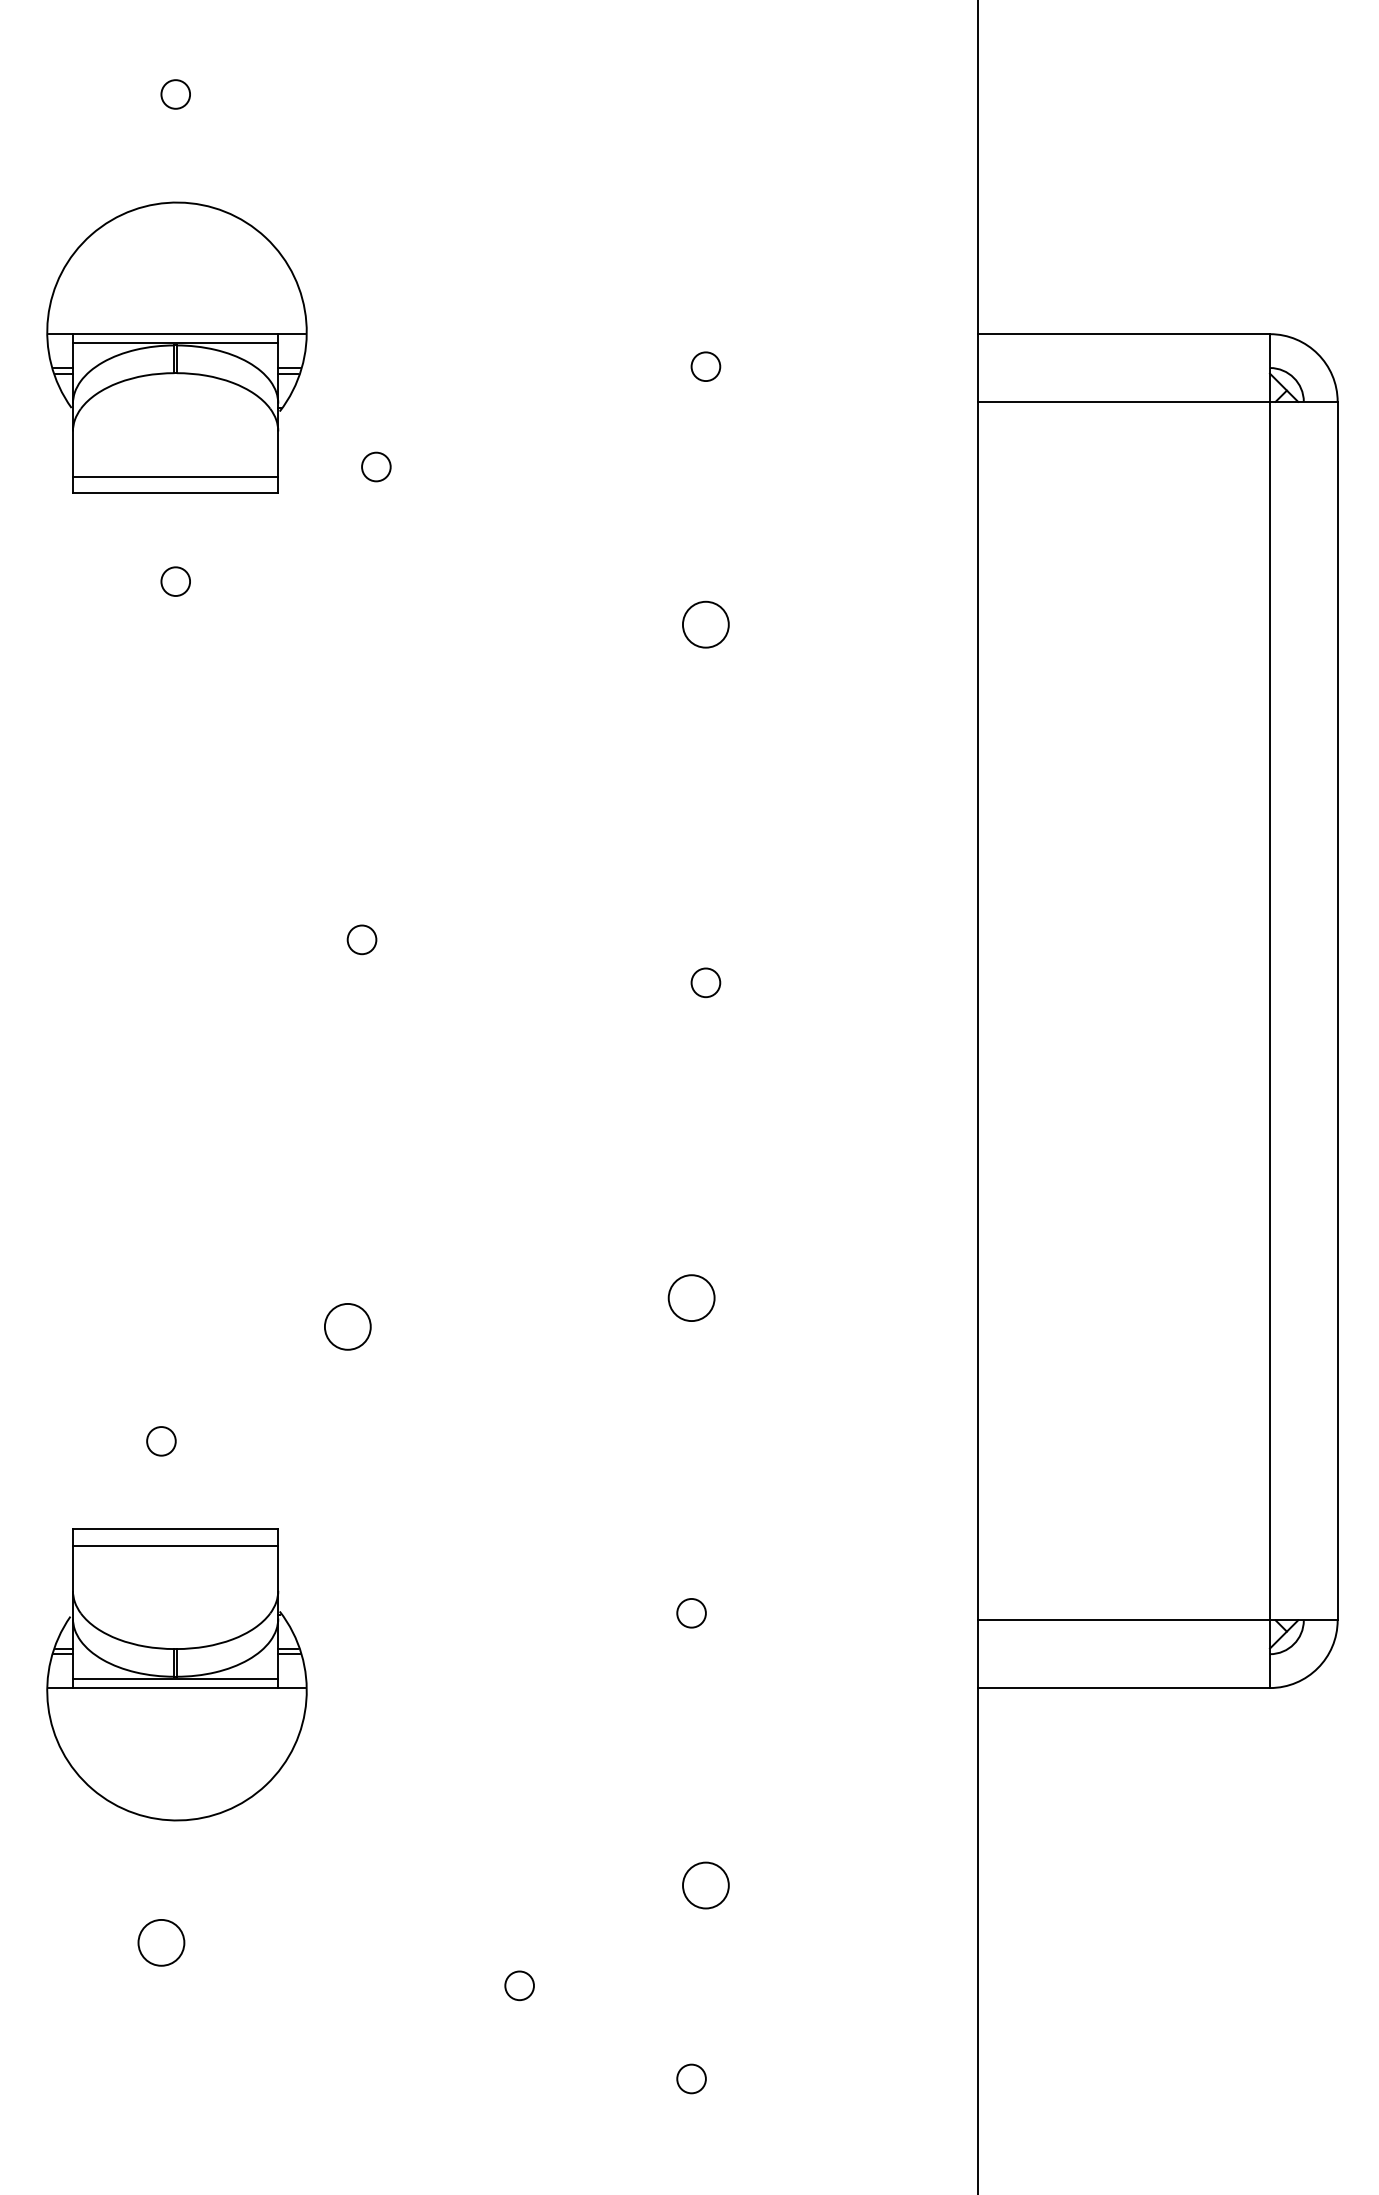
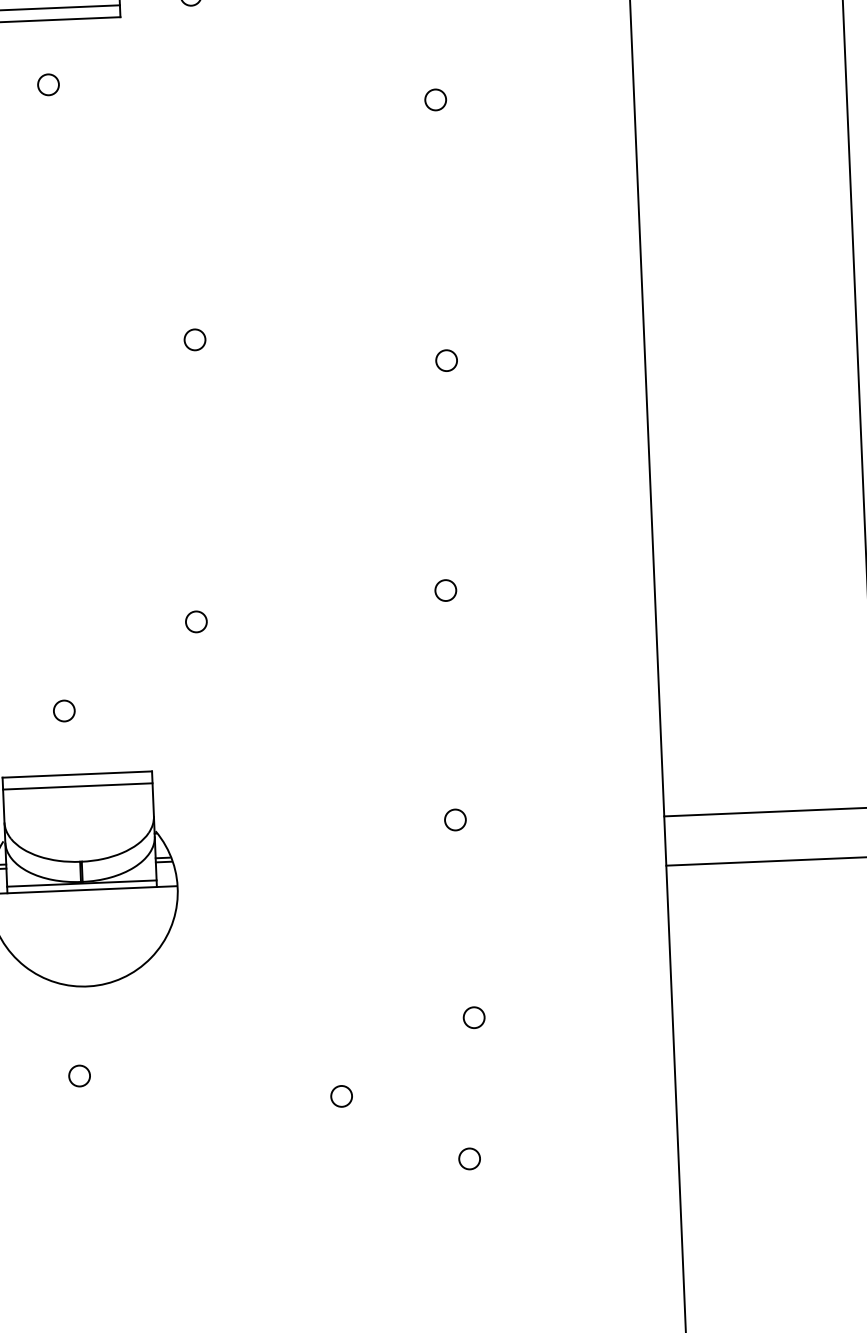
circle: (705, 624) -> (435, 99), size x0.62
circle: (691, 1297) -> (445, 590), size x0.62
circle: (347, 1326) -> (196, 621), size x0.62
circle: (705, 1885) -> (473, 1017), size x0.62
circle: (161, 1942) -> (79, 1075), size x0.62

